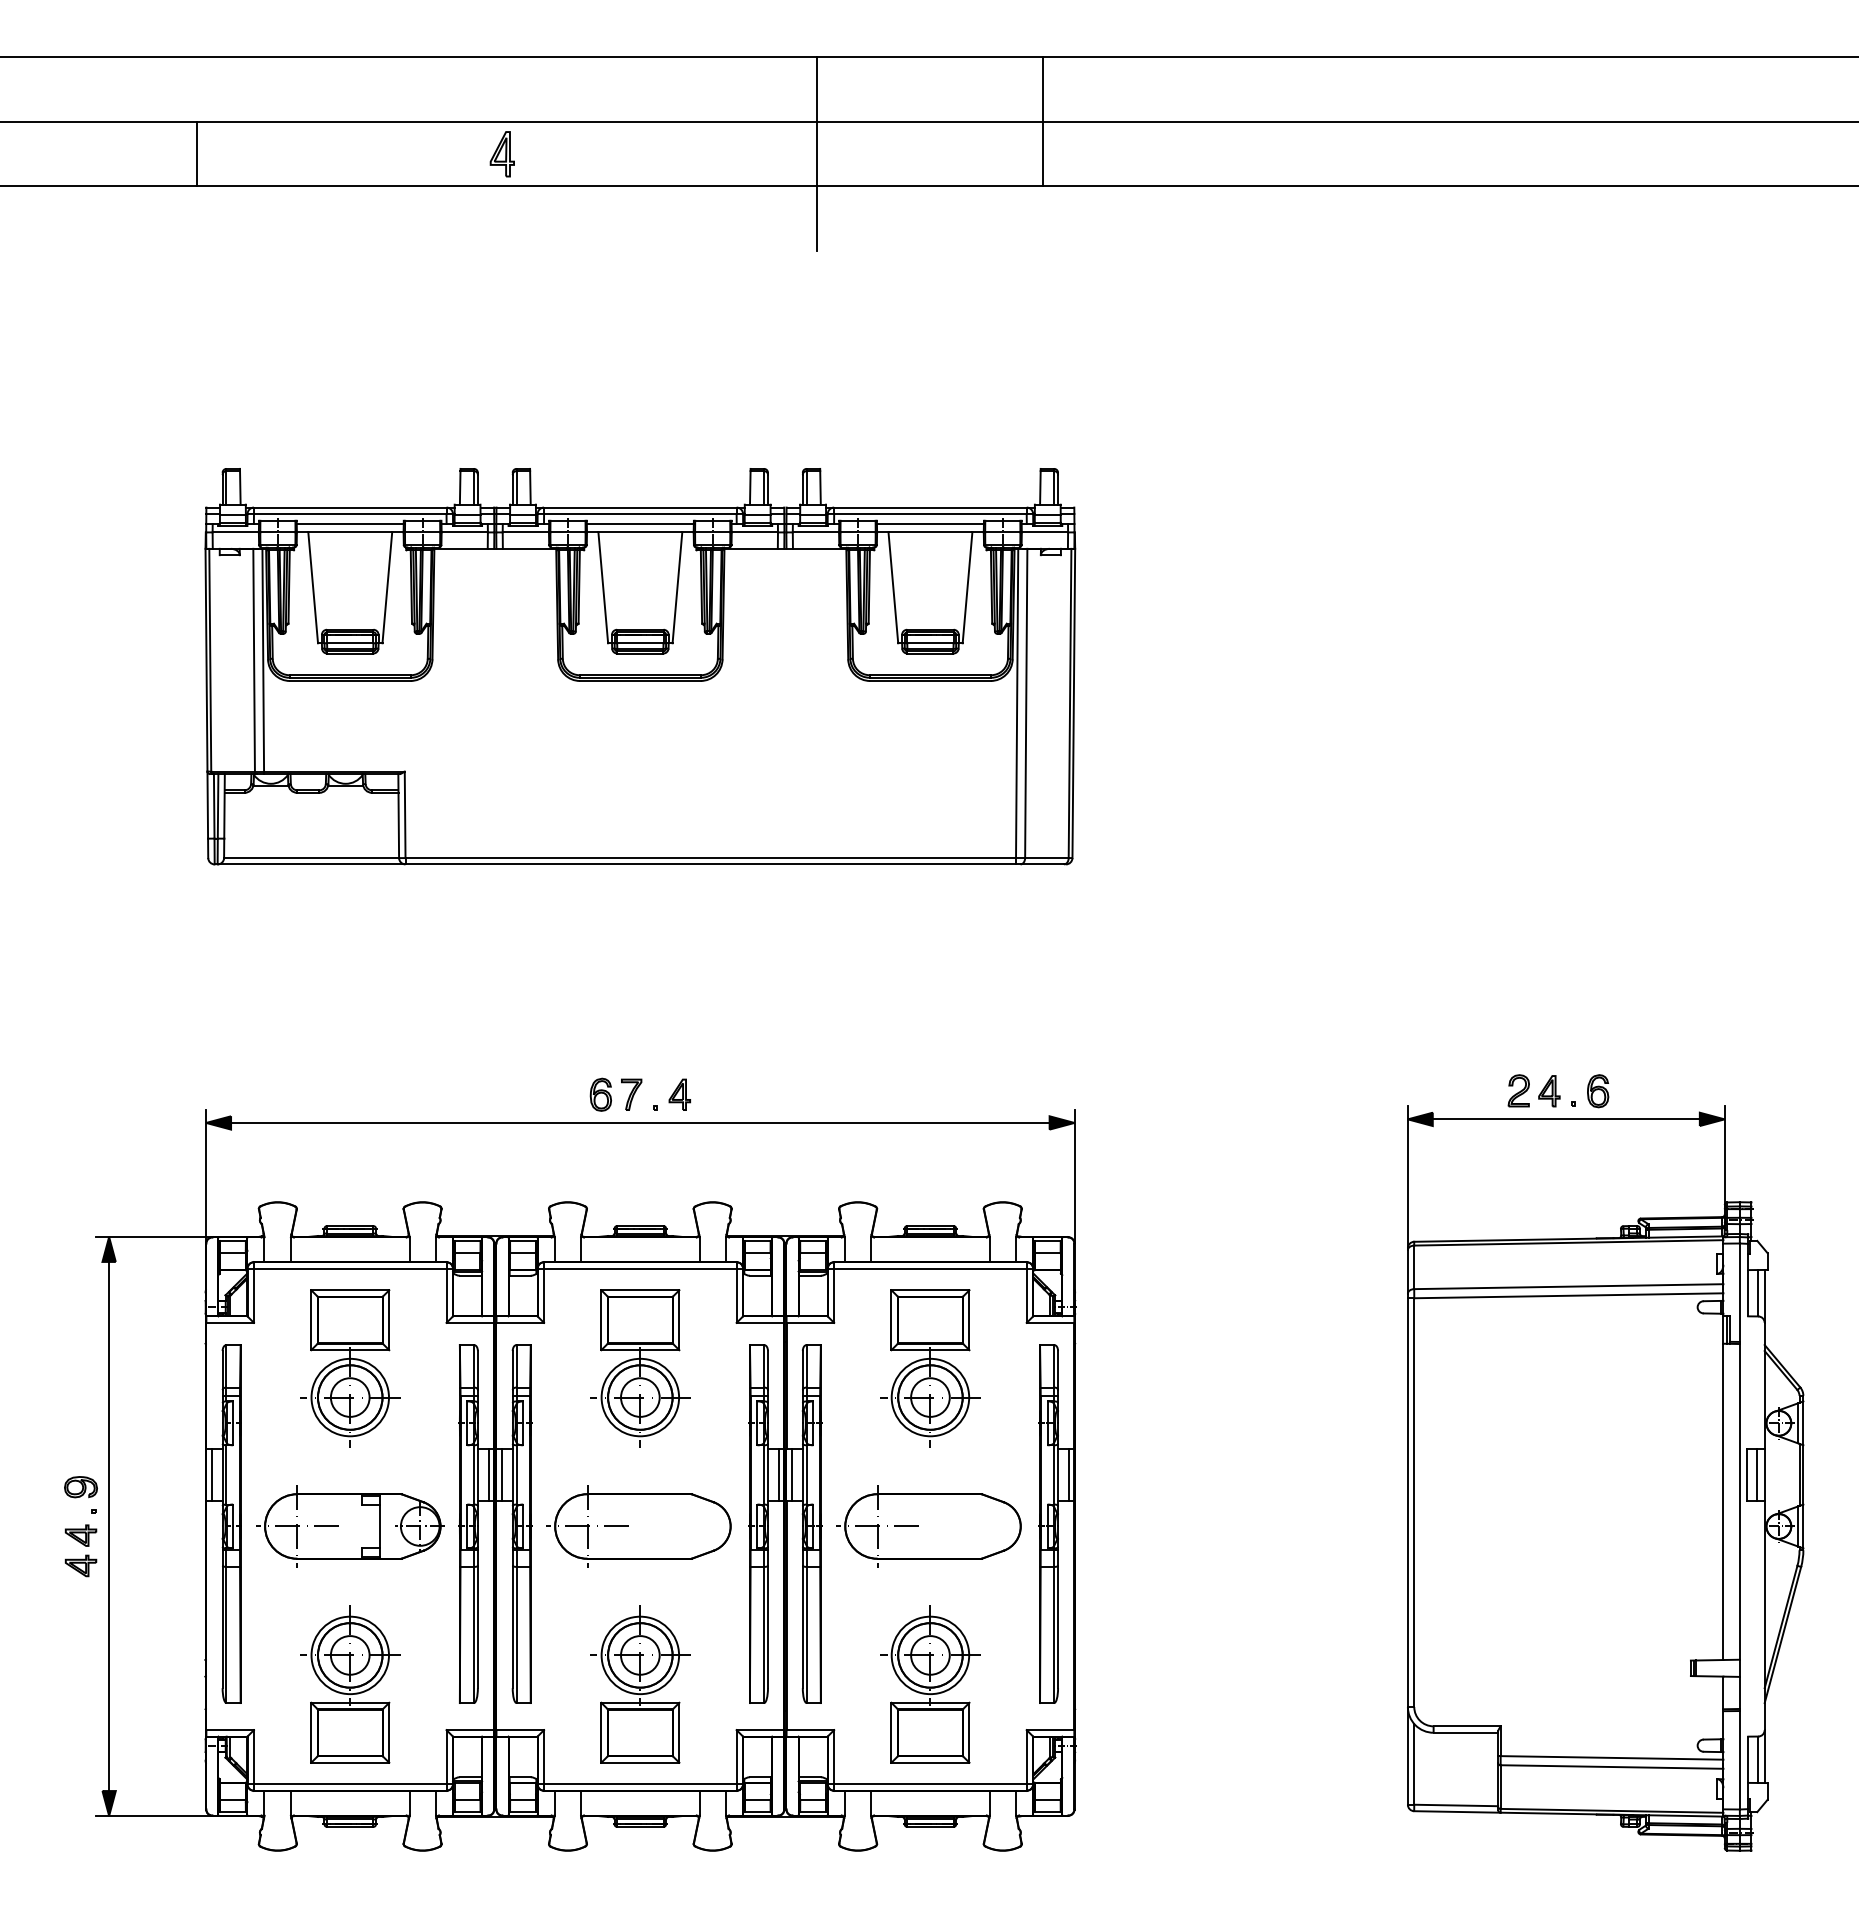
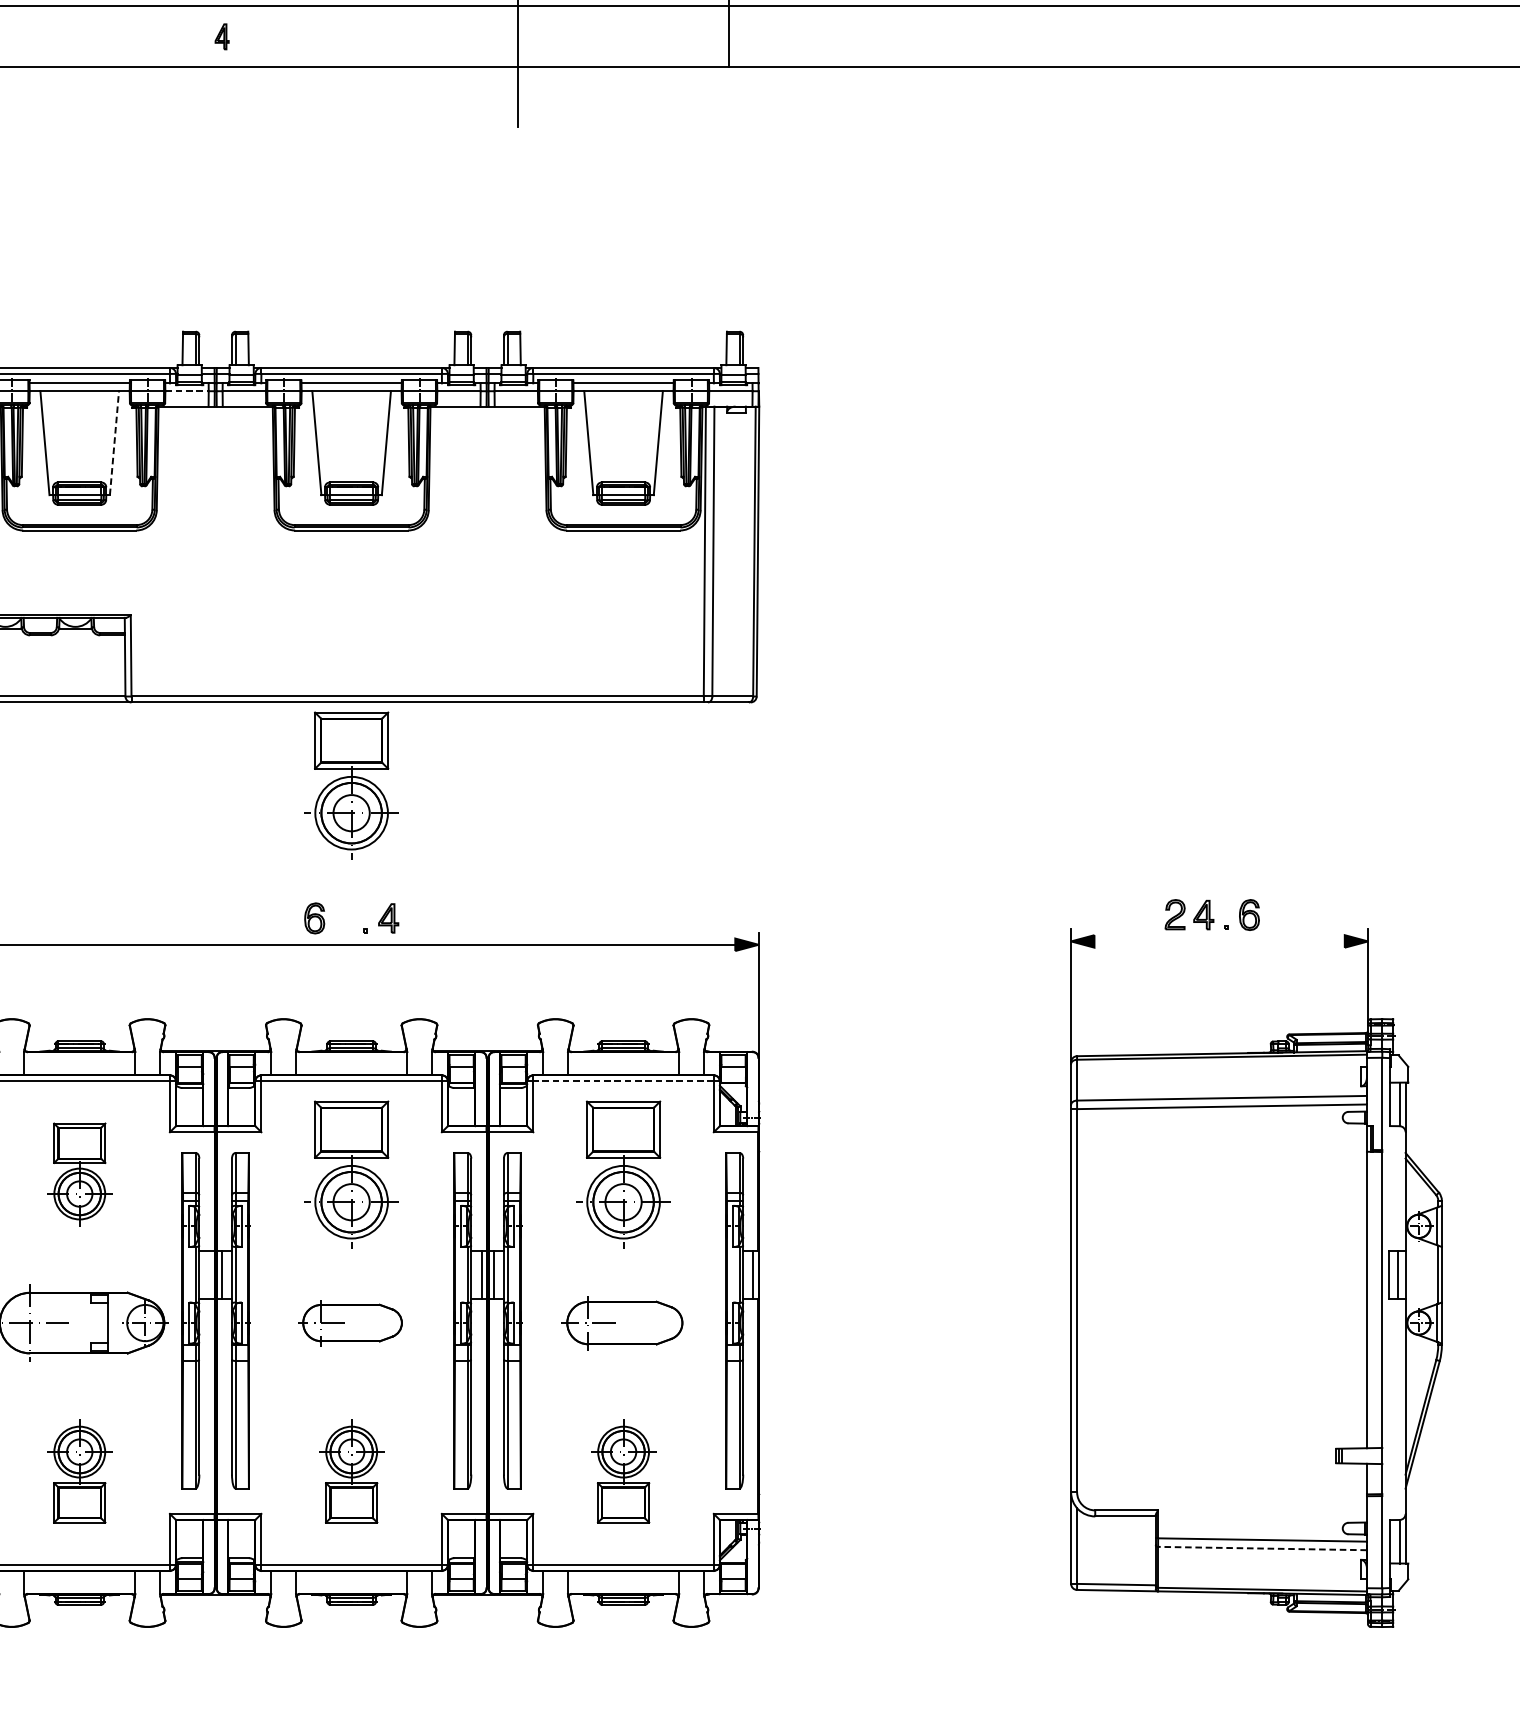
part: (501, 154) -> (221, 36), size x0.6
line: (465, 532) -> (187, 391), solid -> dashed
line: (387, 587) -> (114, 442), solid -> dashed
part: (640, 953) -> (351, 785), added
part: (631, 1094) -> (343, 918), removed
line: (1565, 1119) -> (1218, 941), removed
line: (929, 1268) -> (622, 1081), solid -> dashed
part: (350, 1368) -> (79, 1174), size x0.7
line: (488, 1474) -> (209, 1274), removed
part: (638, 1526) -> (349, 1323), size x0.6
part: (928, 1526) -> (621, 1323), size x0.7
part: (350, 1684) -> (79, 1471), size x0.7
part: (640, 1684) -> (351, 1471), size x0.7
part: (930, 1684) -> (623, 1471), size x0.7
line: (1611, 1767) -> (1261, 1548), solid -> dashed

